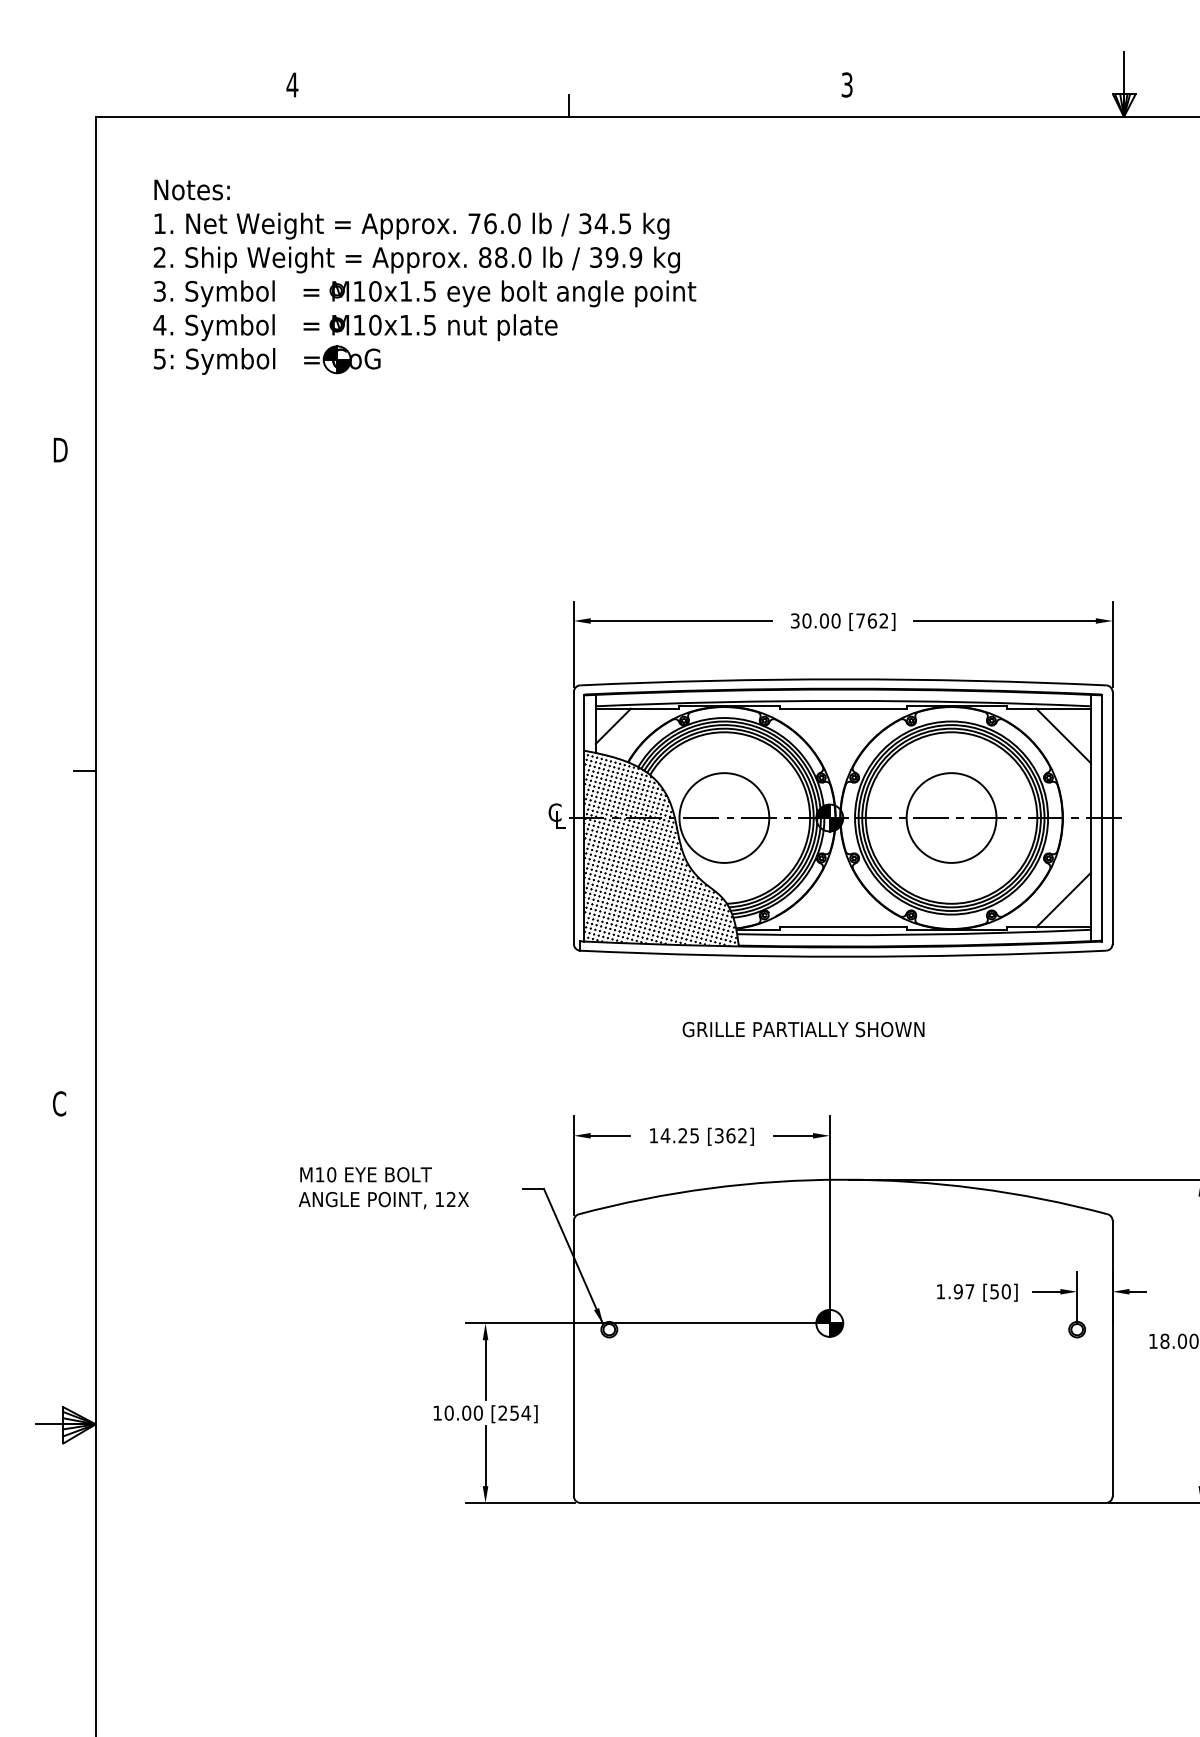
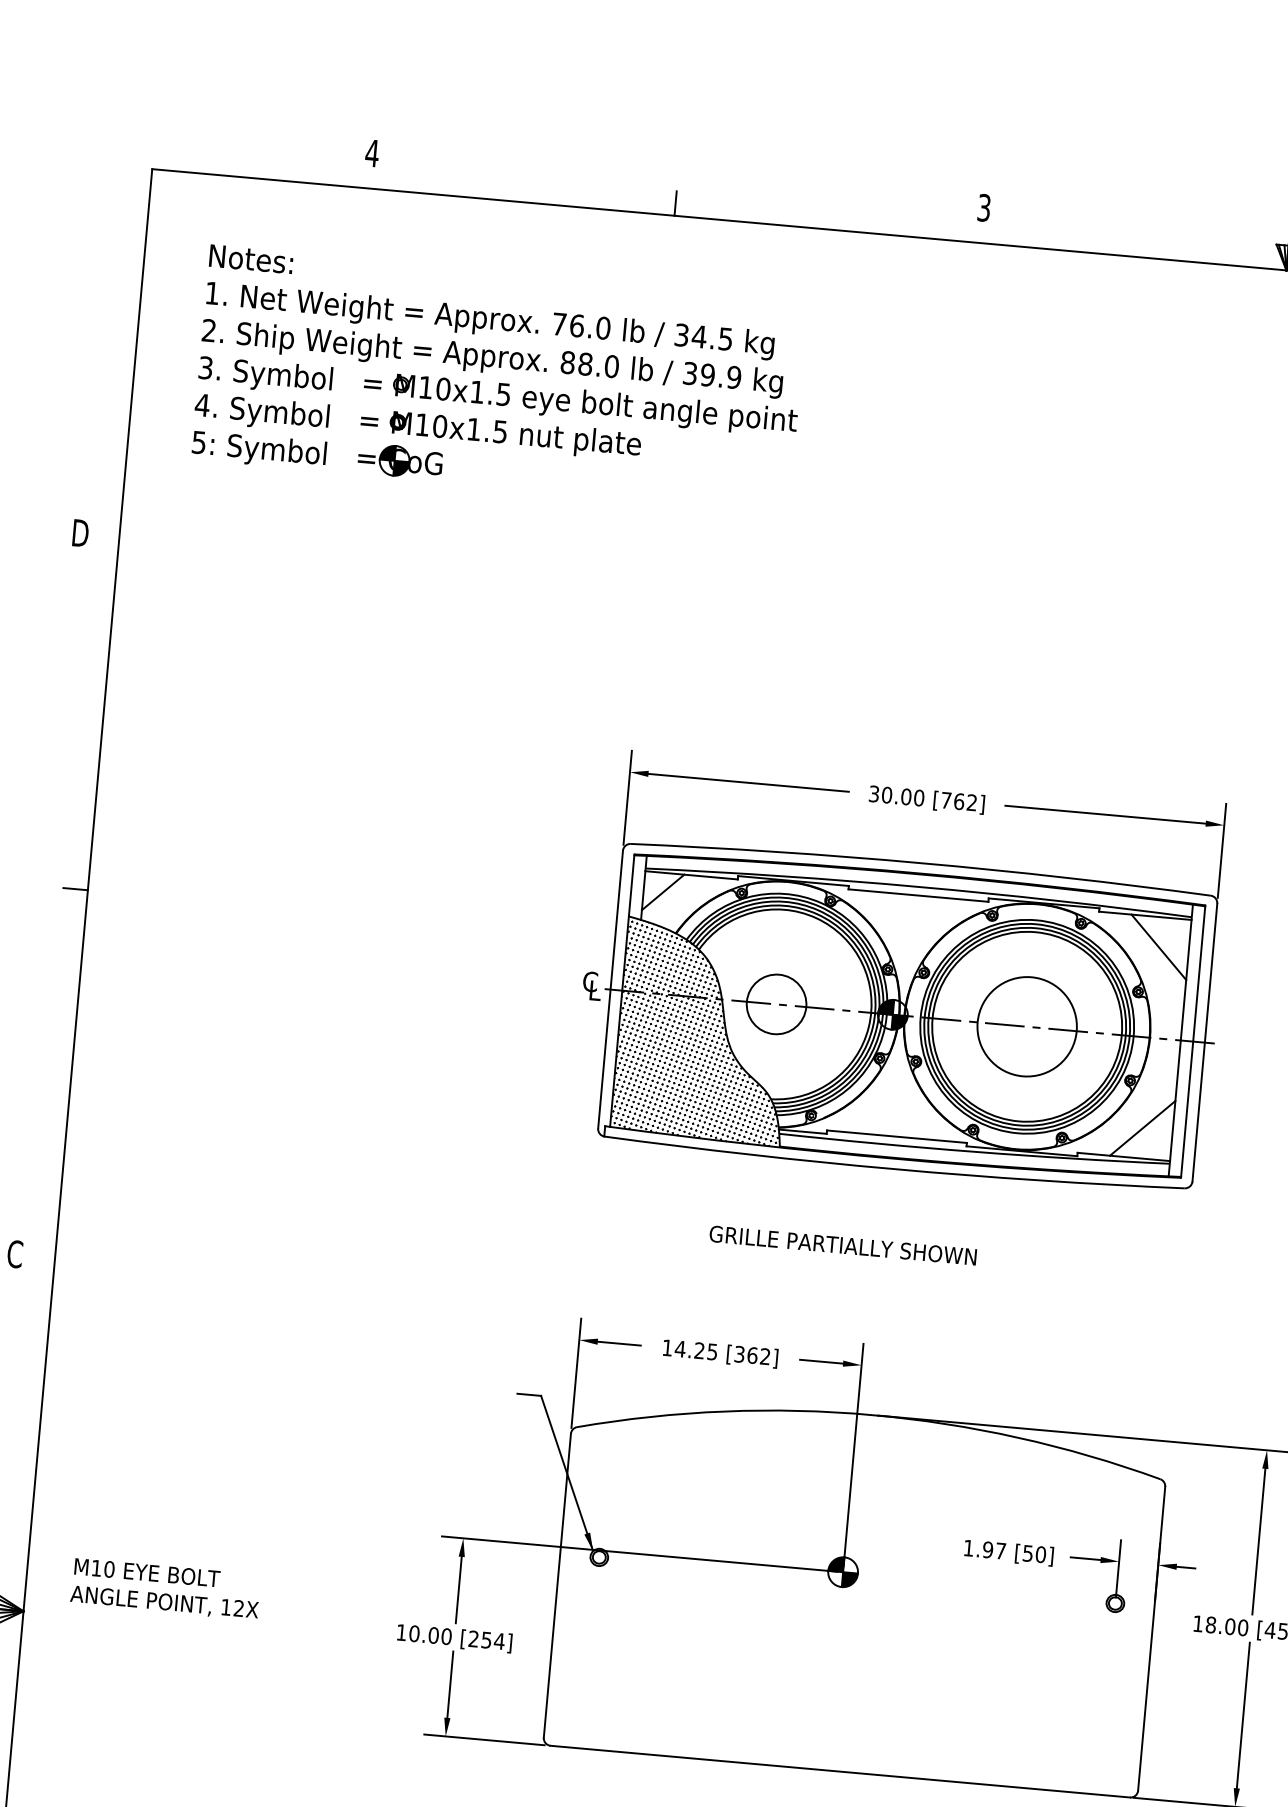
circle: (724, 817) -> (776, 1003), size x0.6
text: (383, 1188) -> (165, 1589), moved

